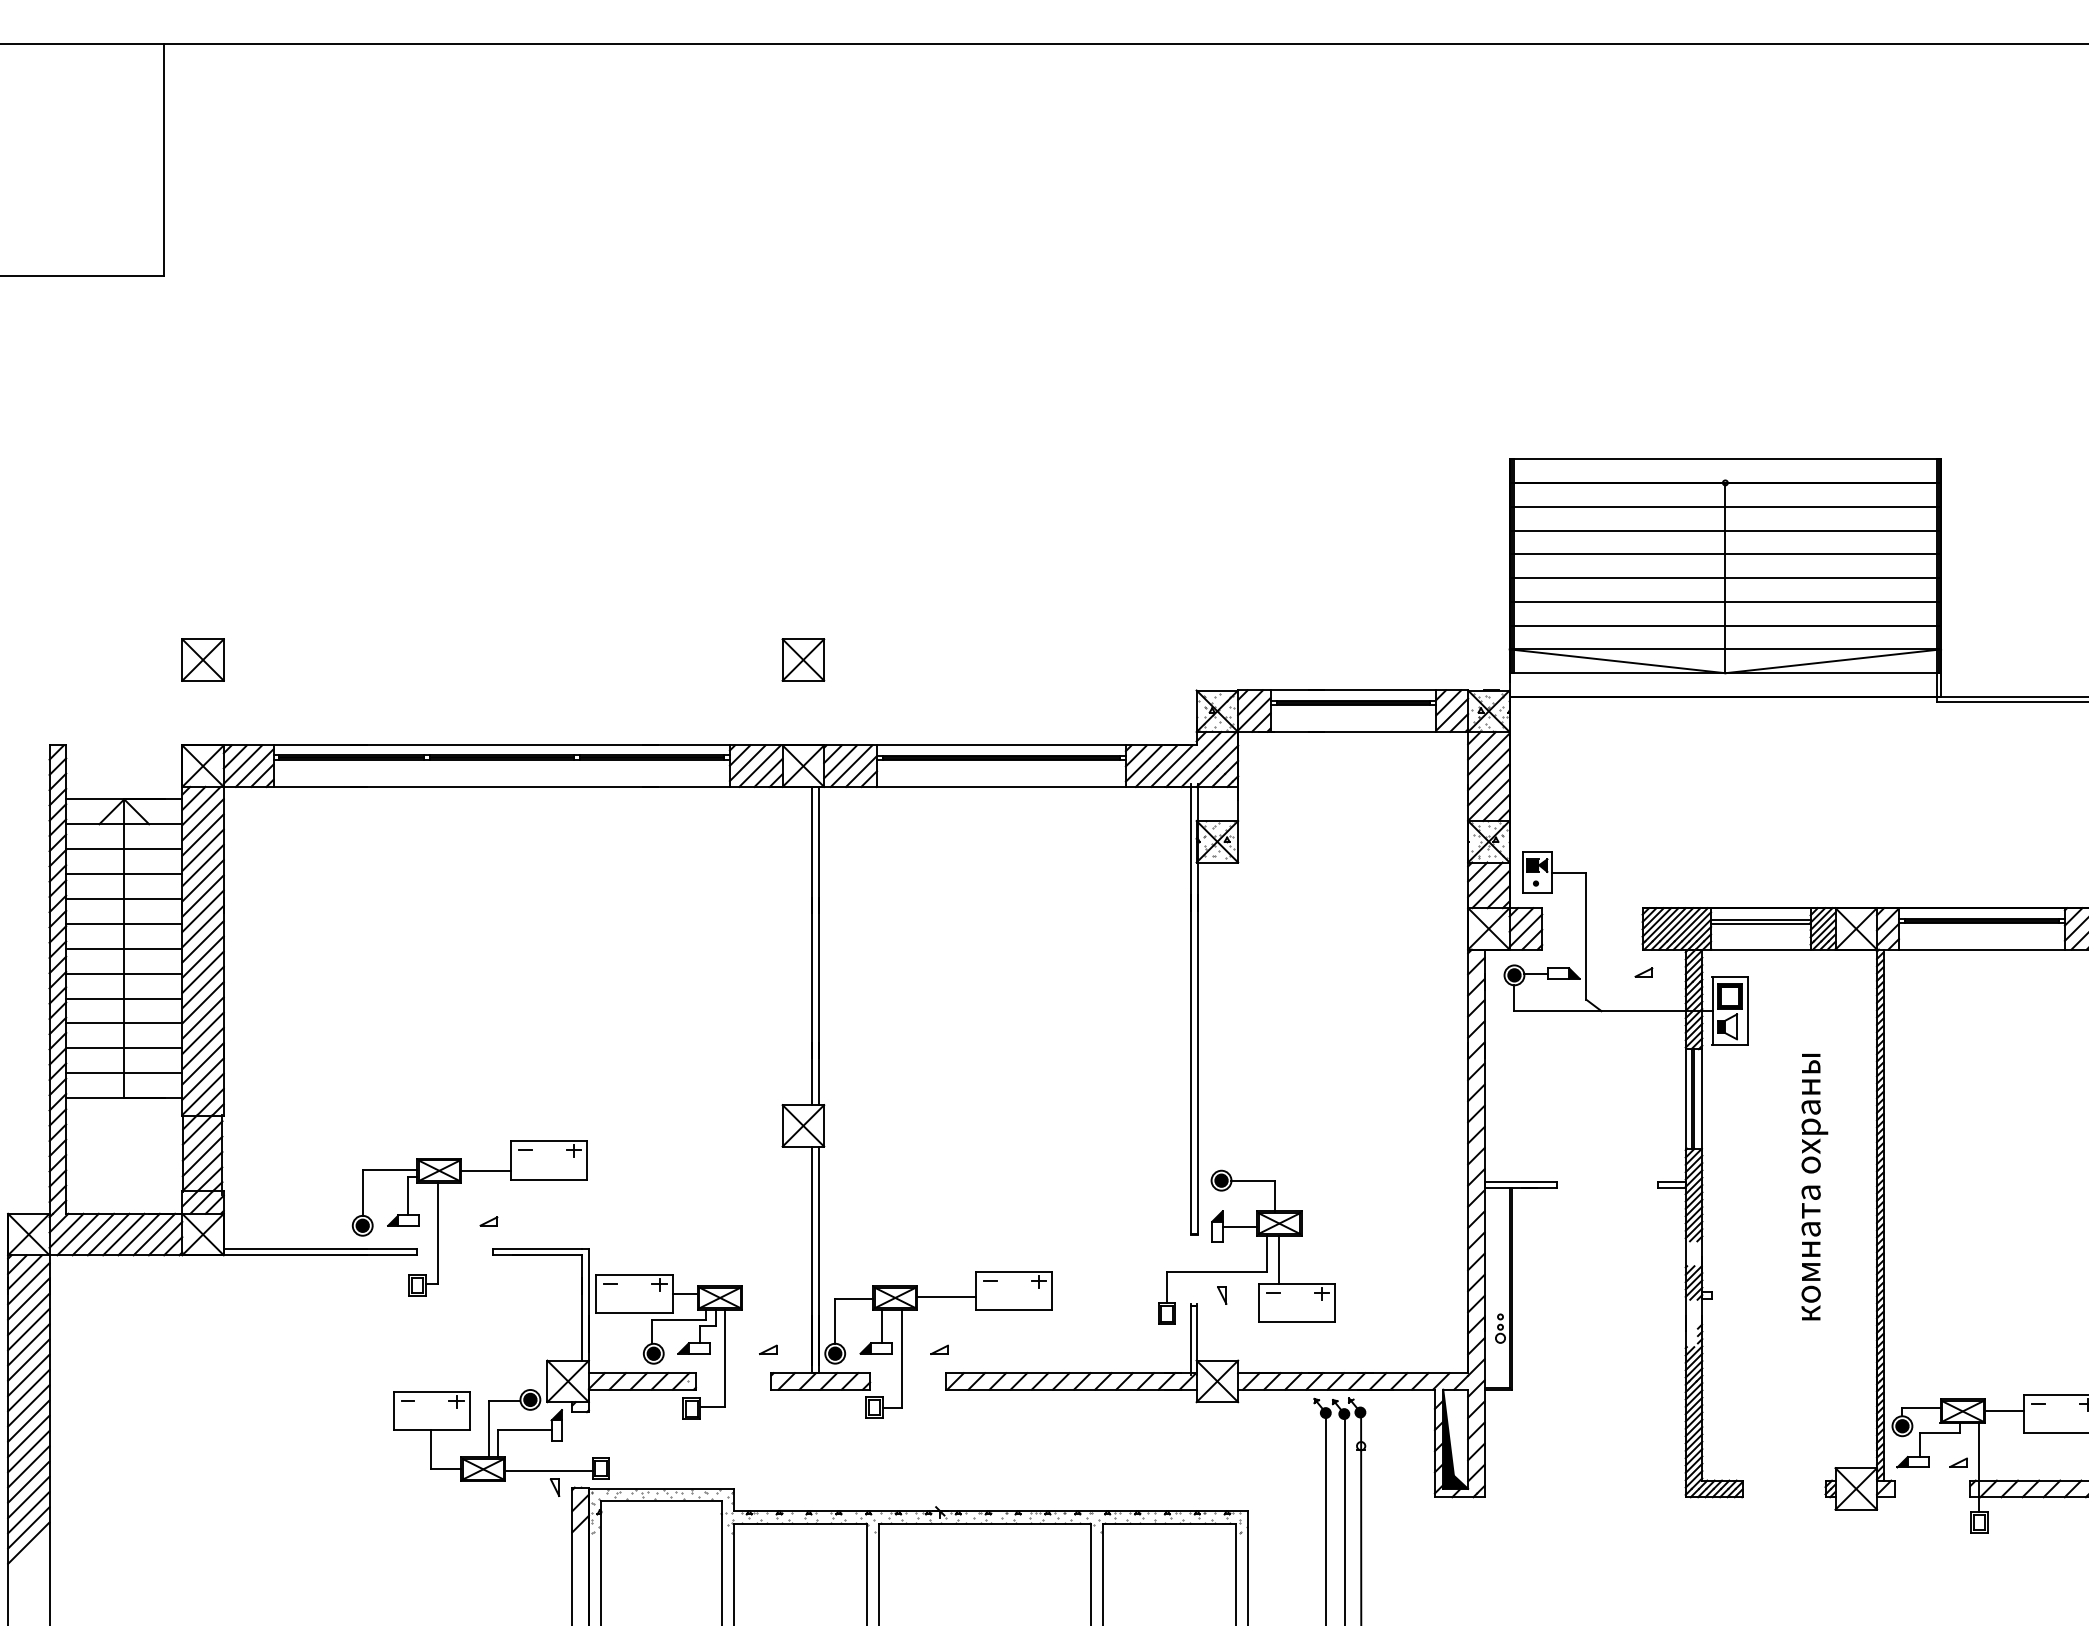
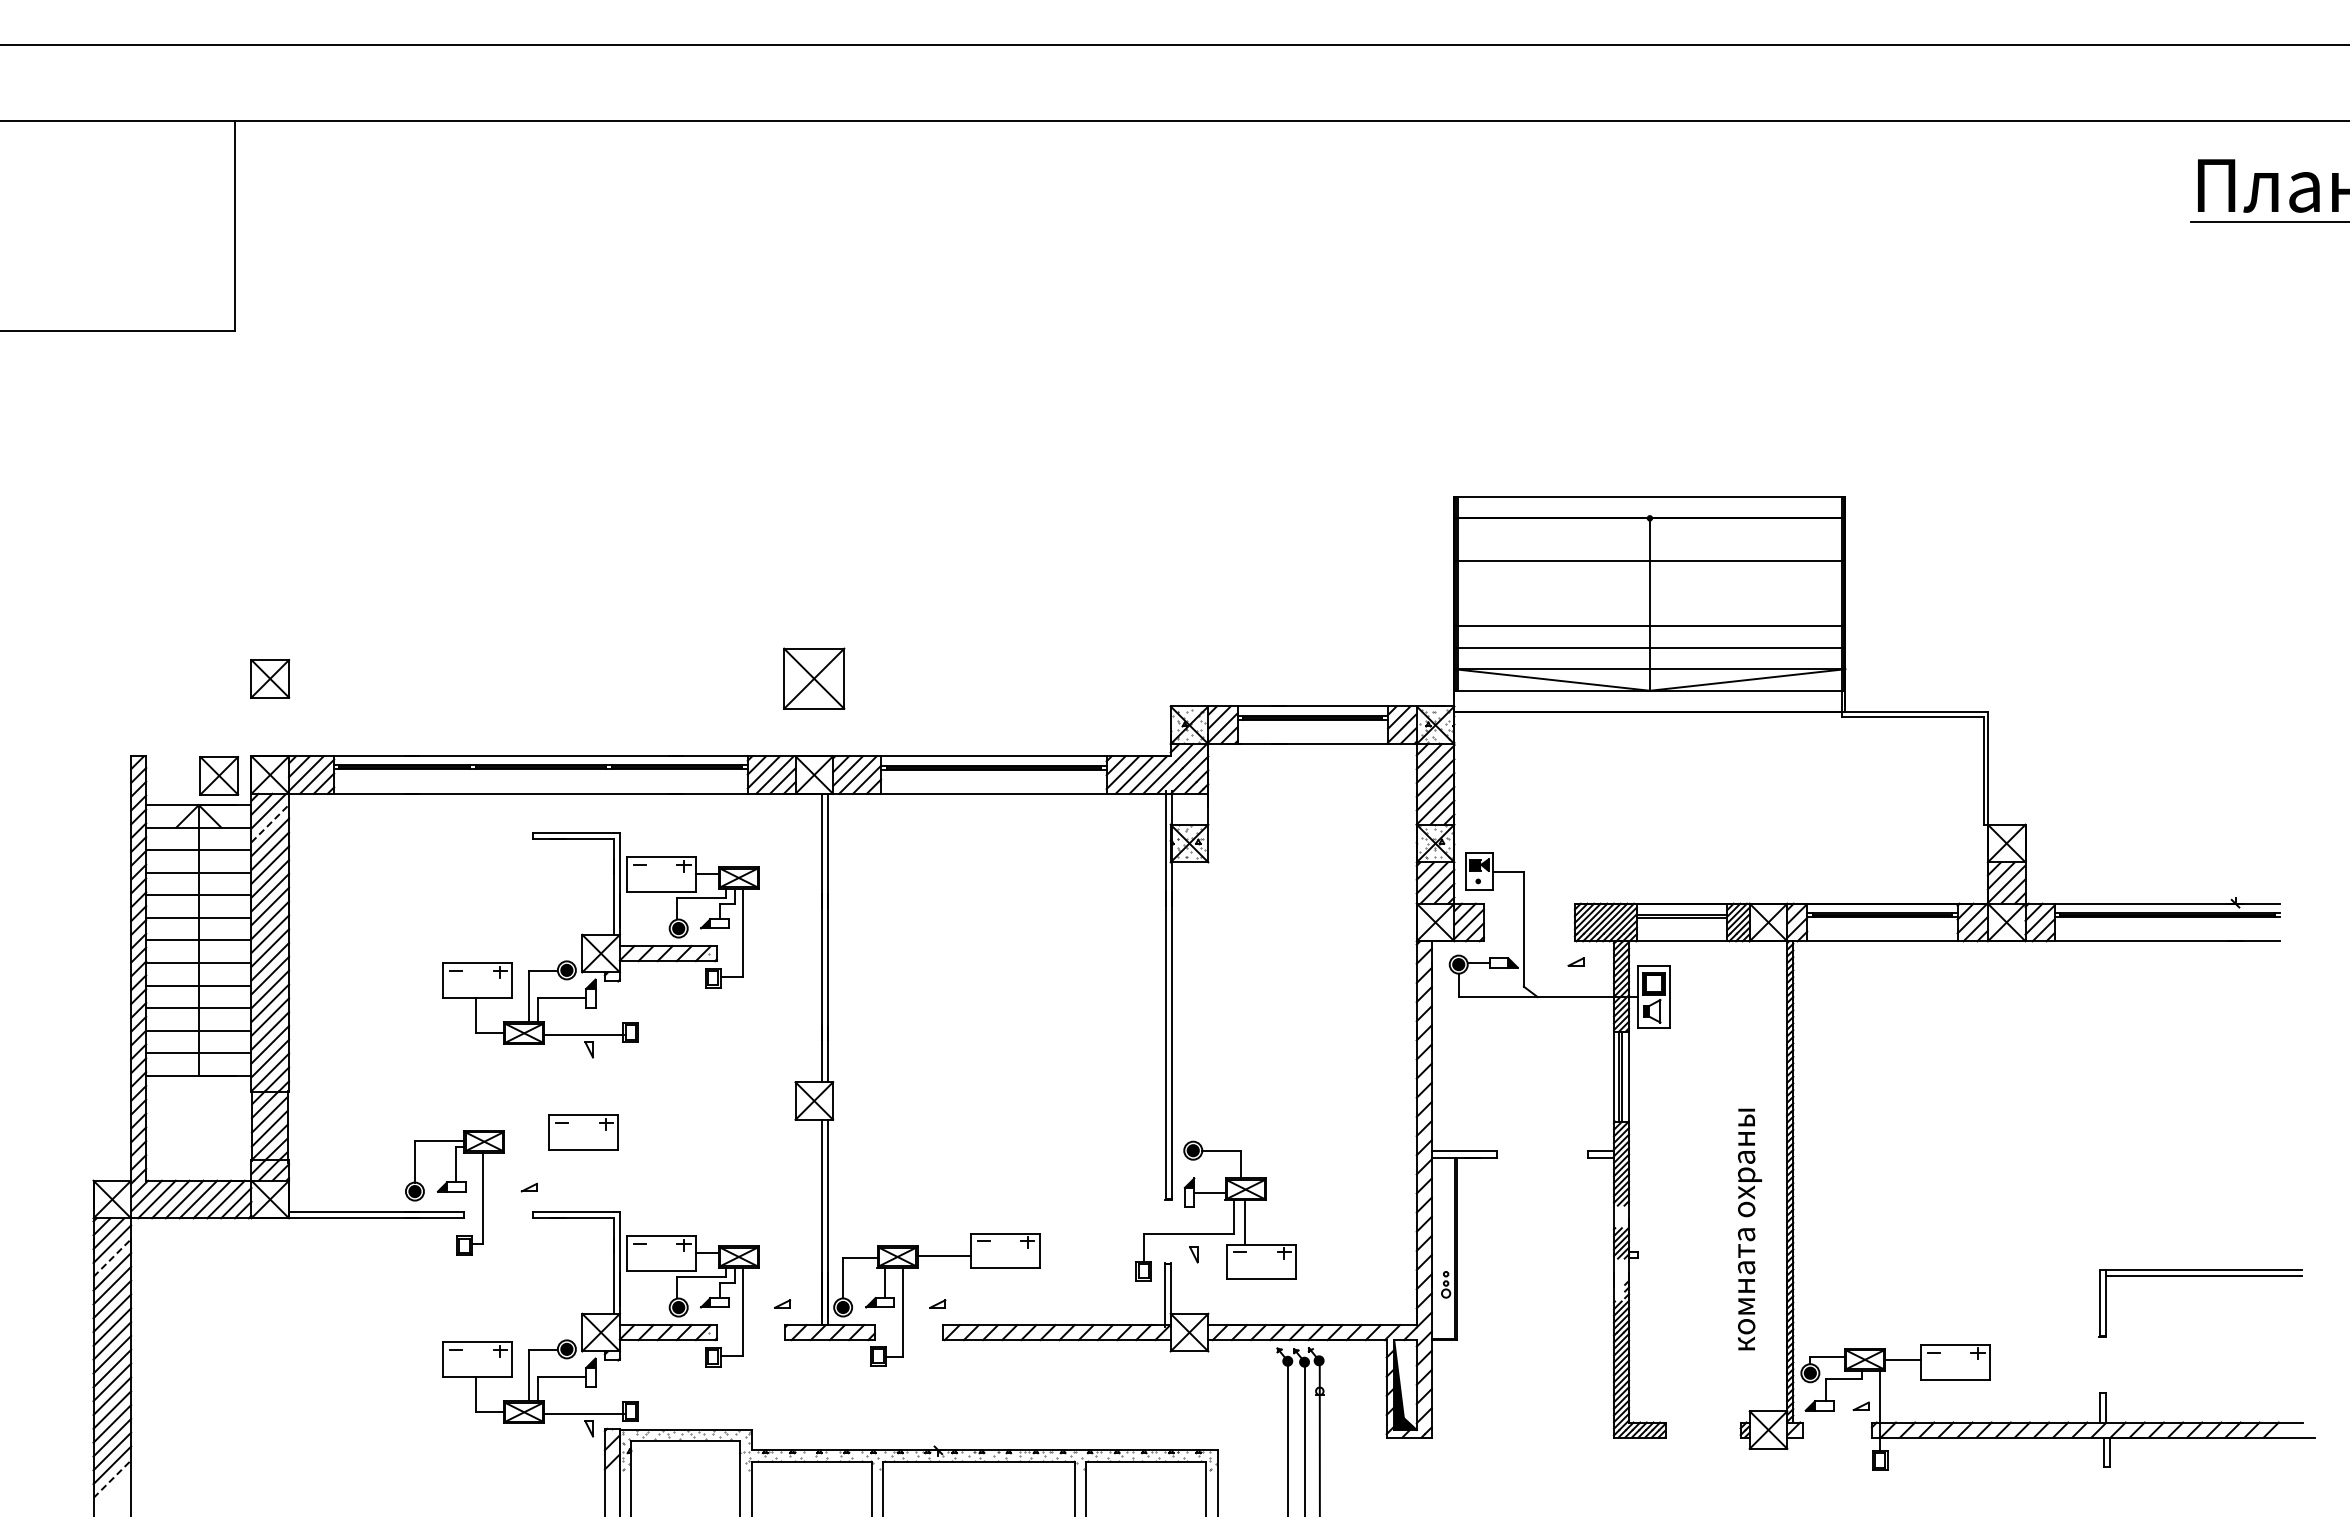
line: (1724, 506) -> (1649, 539), removed
line: (1724, 554) -> (1649, 583), removed
line: (1724, 578) -> (1649, 604), removed
part: (803, 659) -> (814, 678), size x1.6
part: (147, 766) -> (219, 775), added
line: (203, 819) -> (270, 823), solid -> dashed
part: (567, 954) -> (600, 945), added
line: (485, 1170) -> (526, 1141), removed
text: (1814, 1187) -> (1749, 1229), moved
line: (29, 1299) -> (112, 1258), solid -> dashed
line: (29, 1543) -> (112, 1479), solid -> dashed

